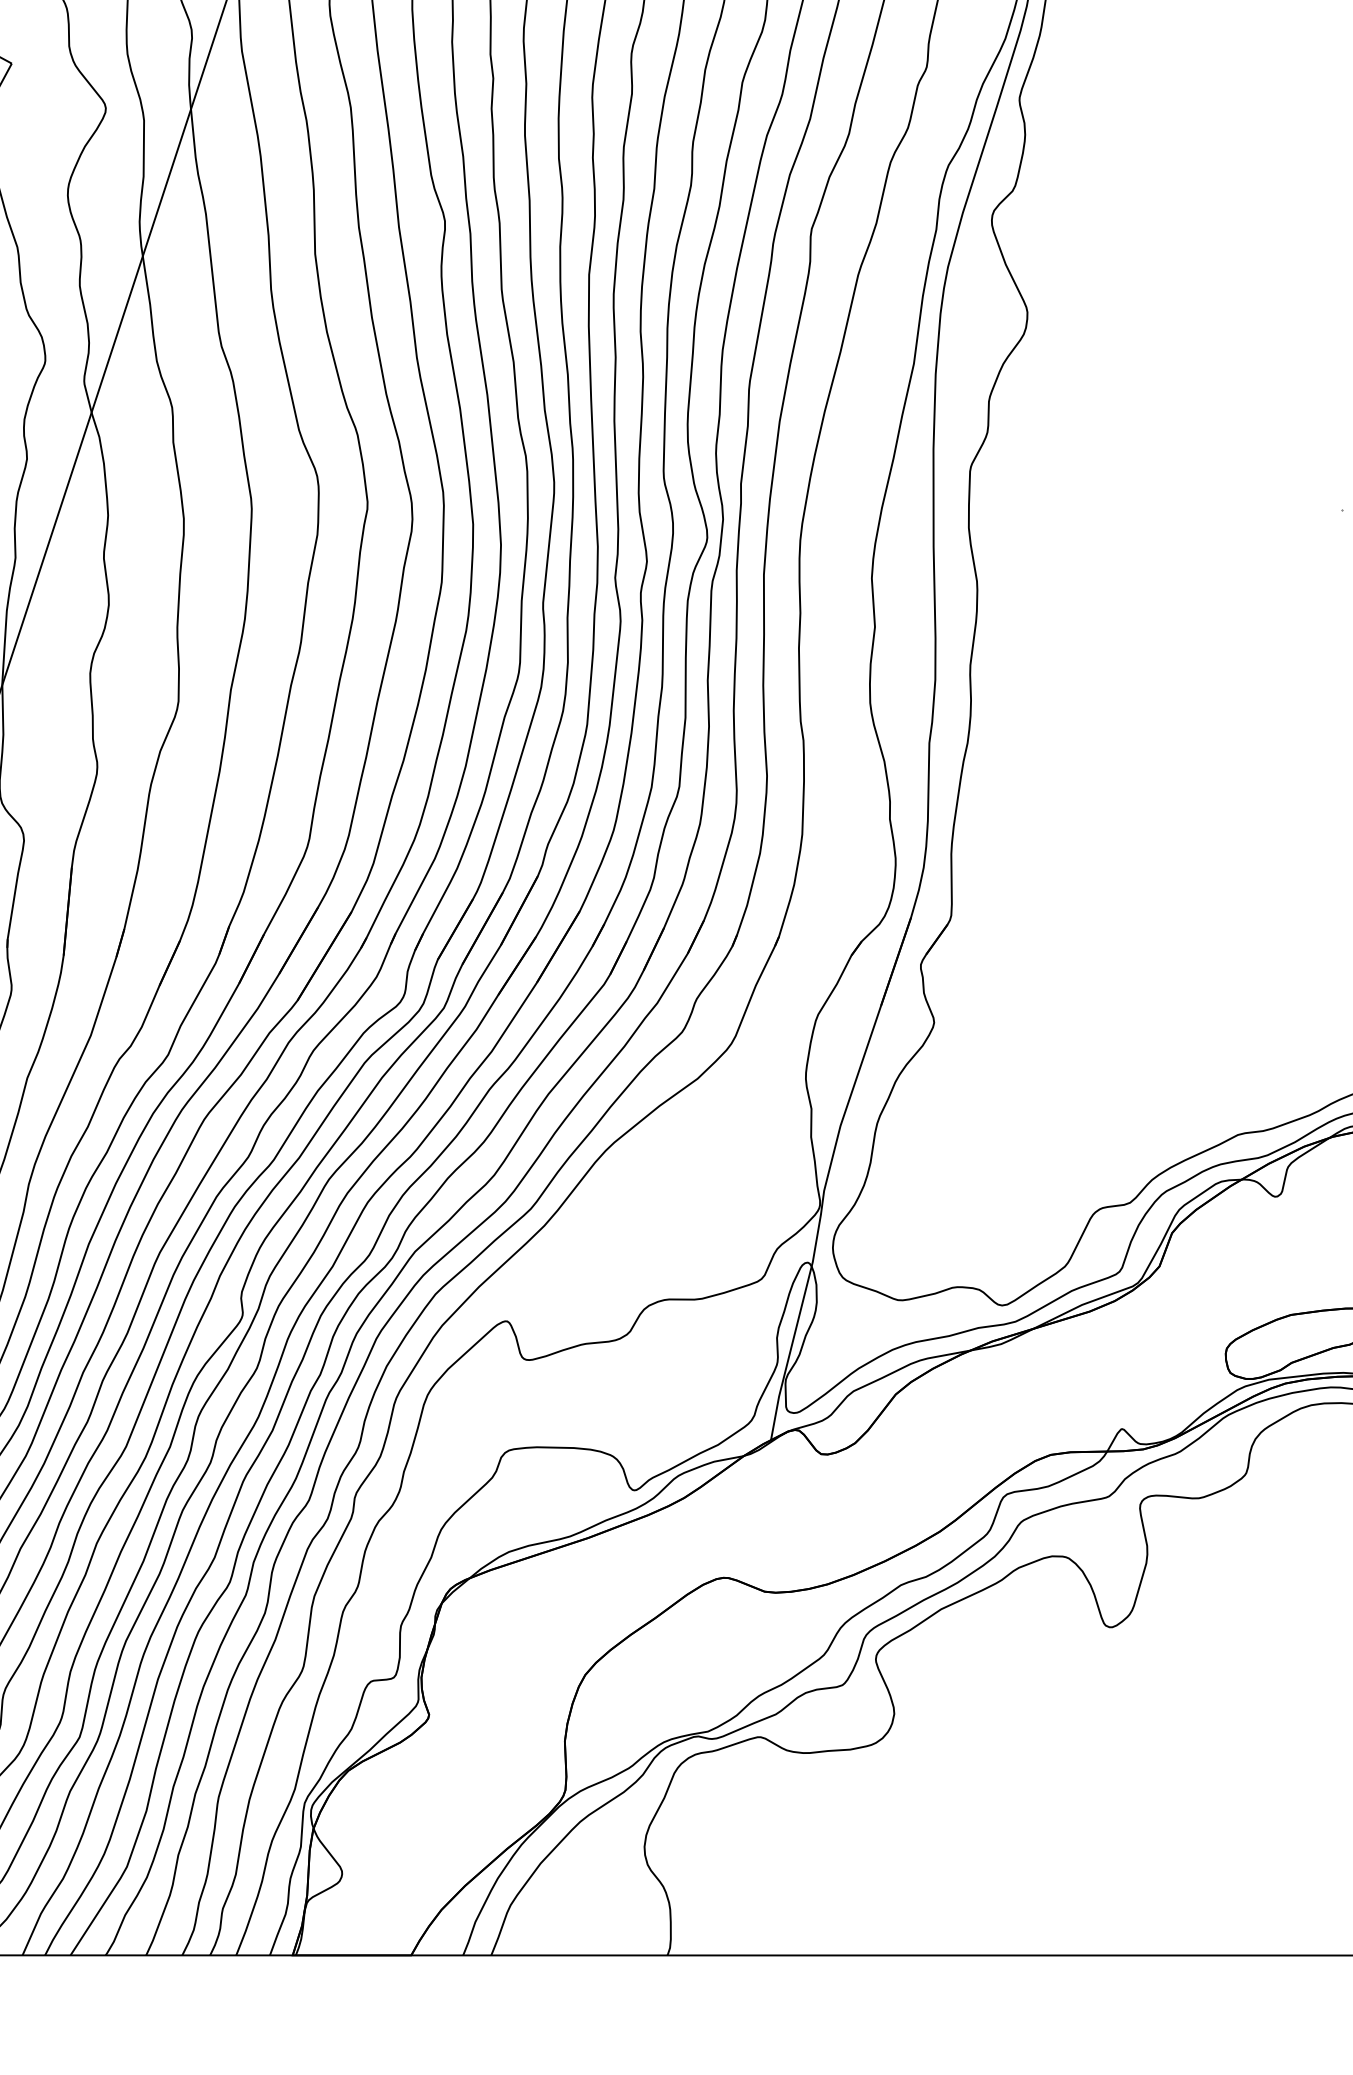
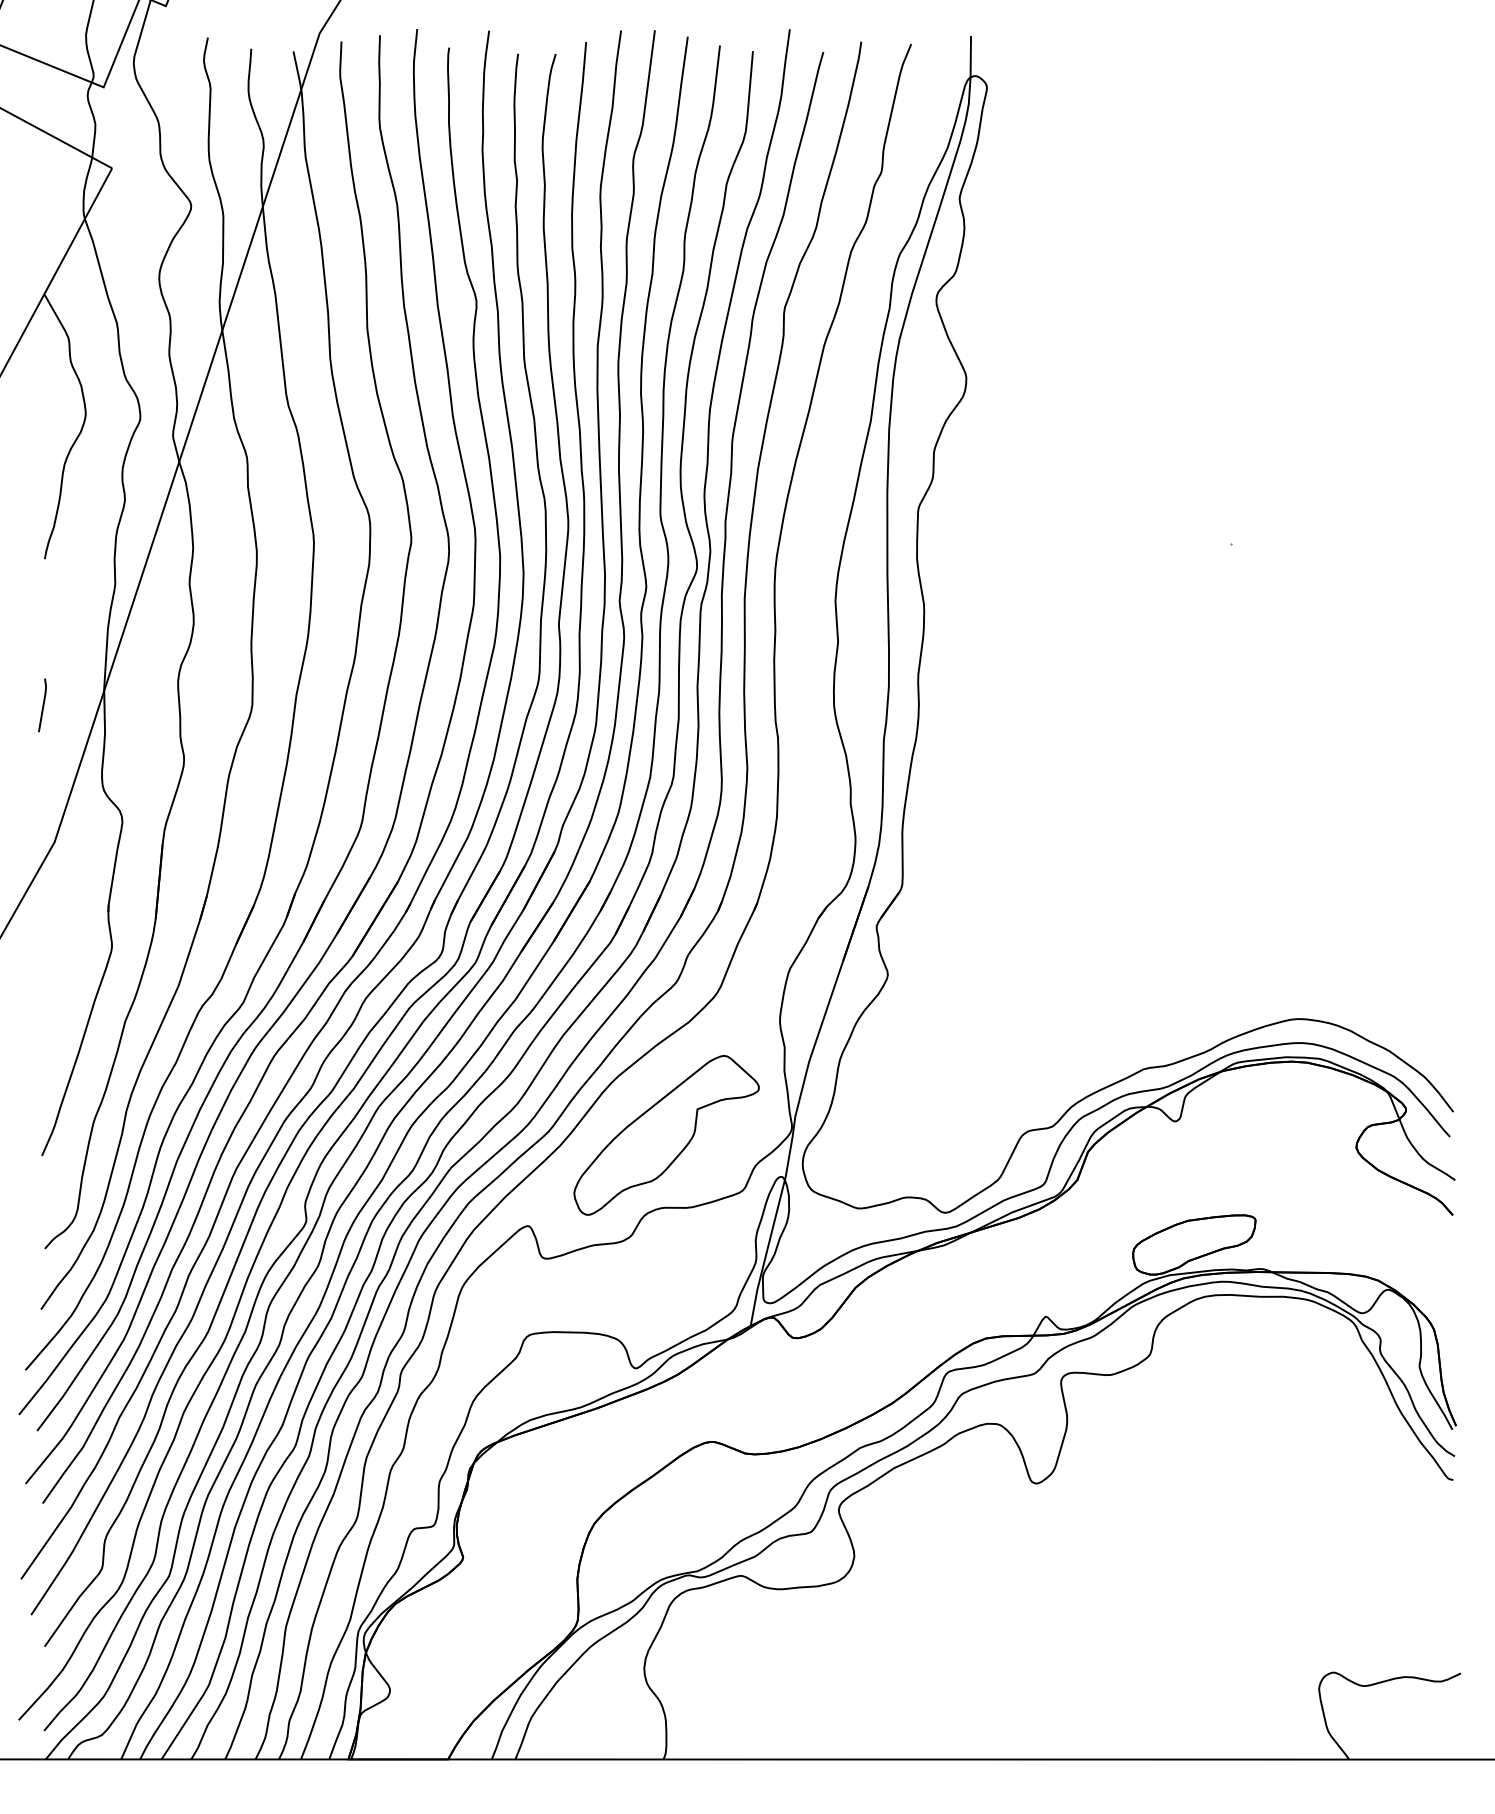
part: (670, 1213) -> (666, 1135), added

